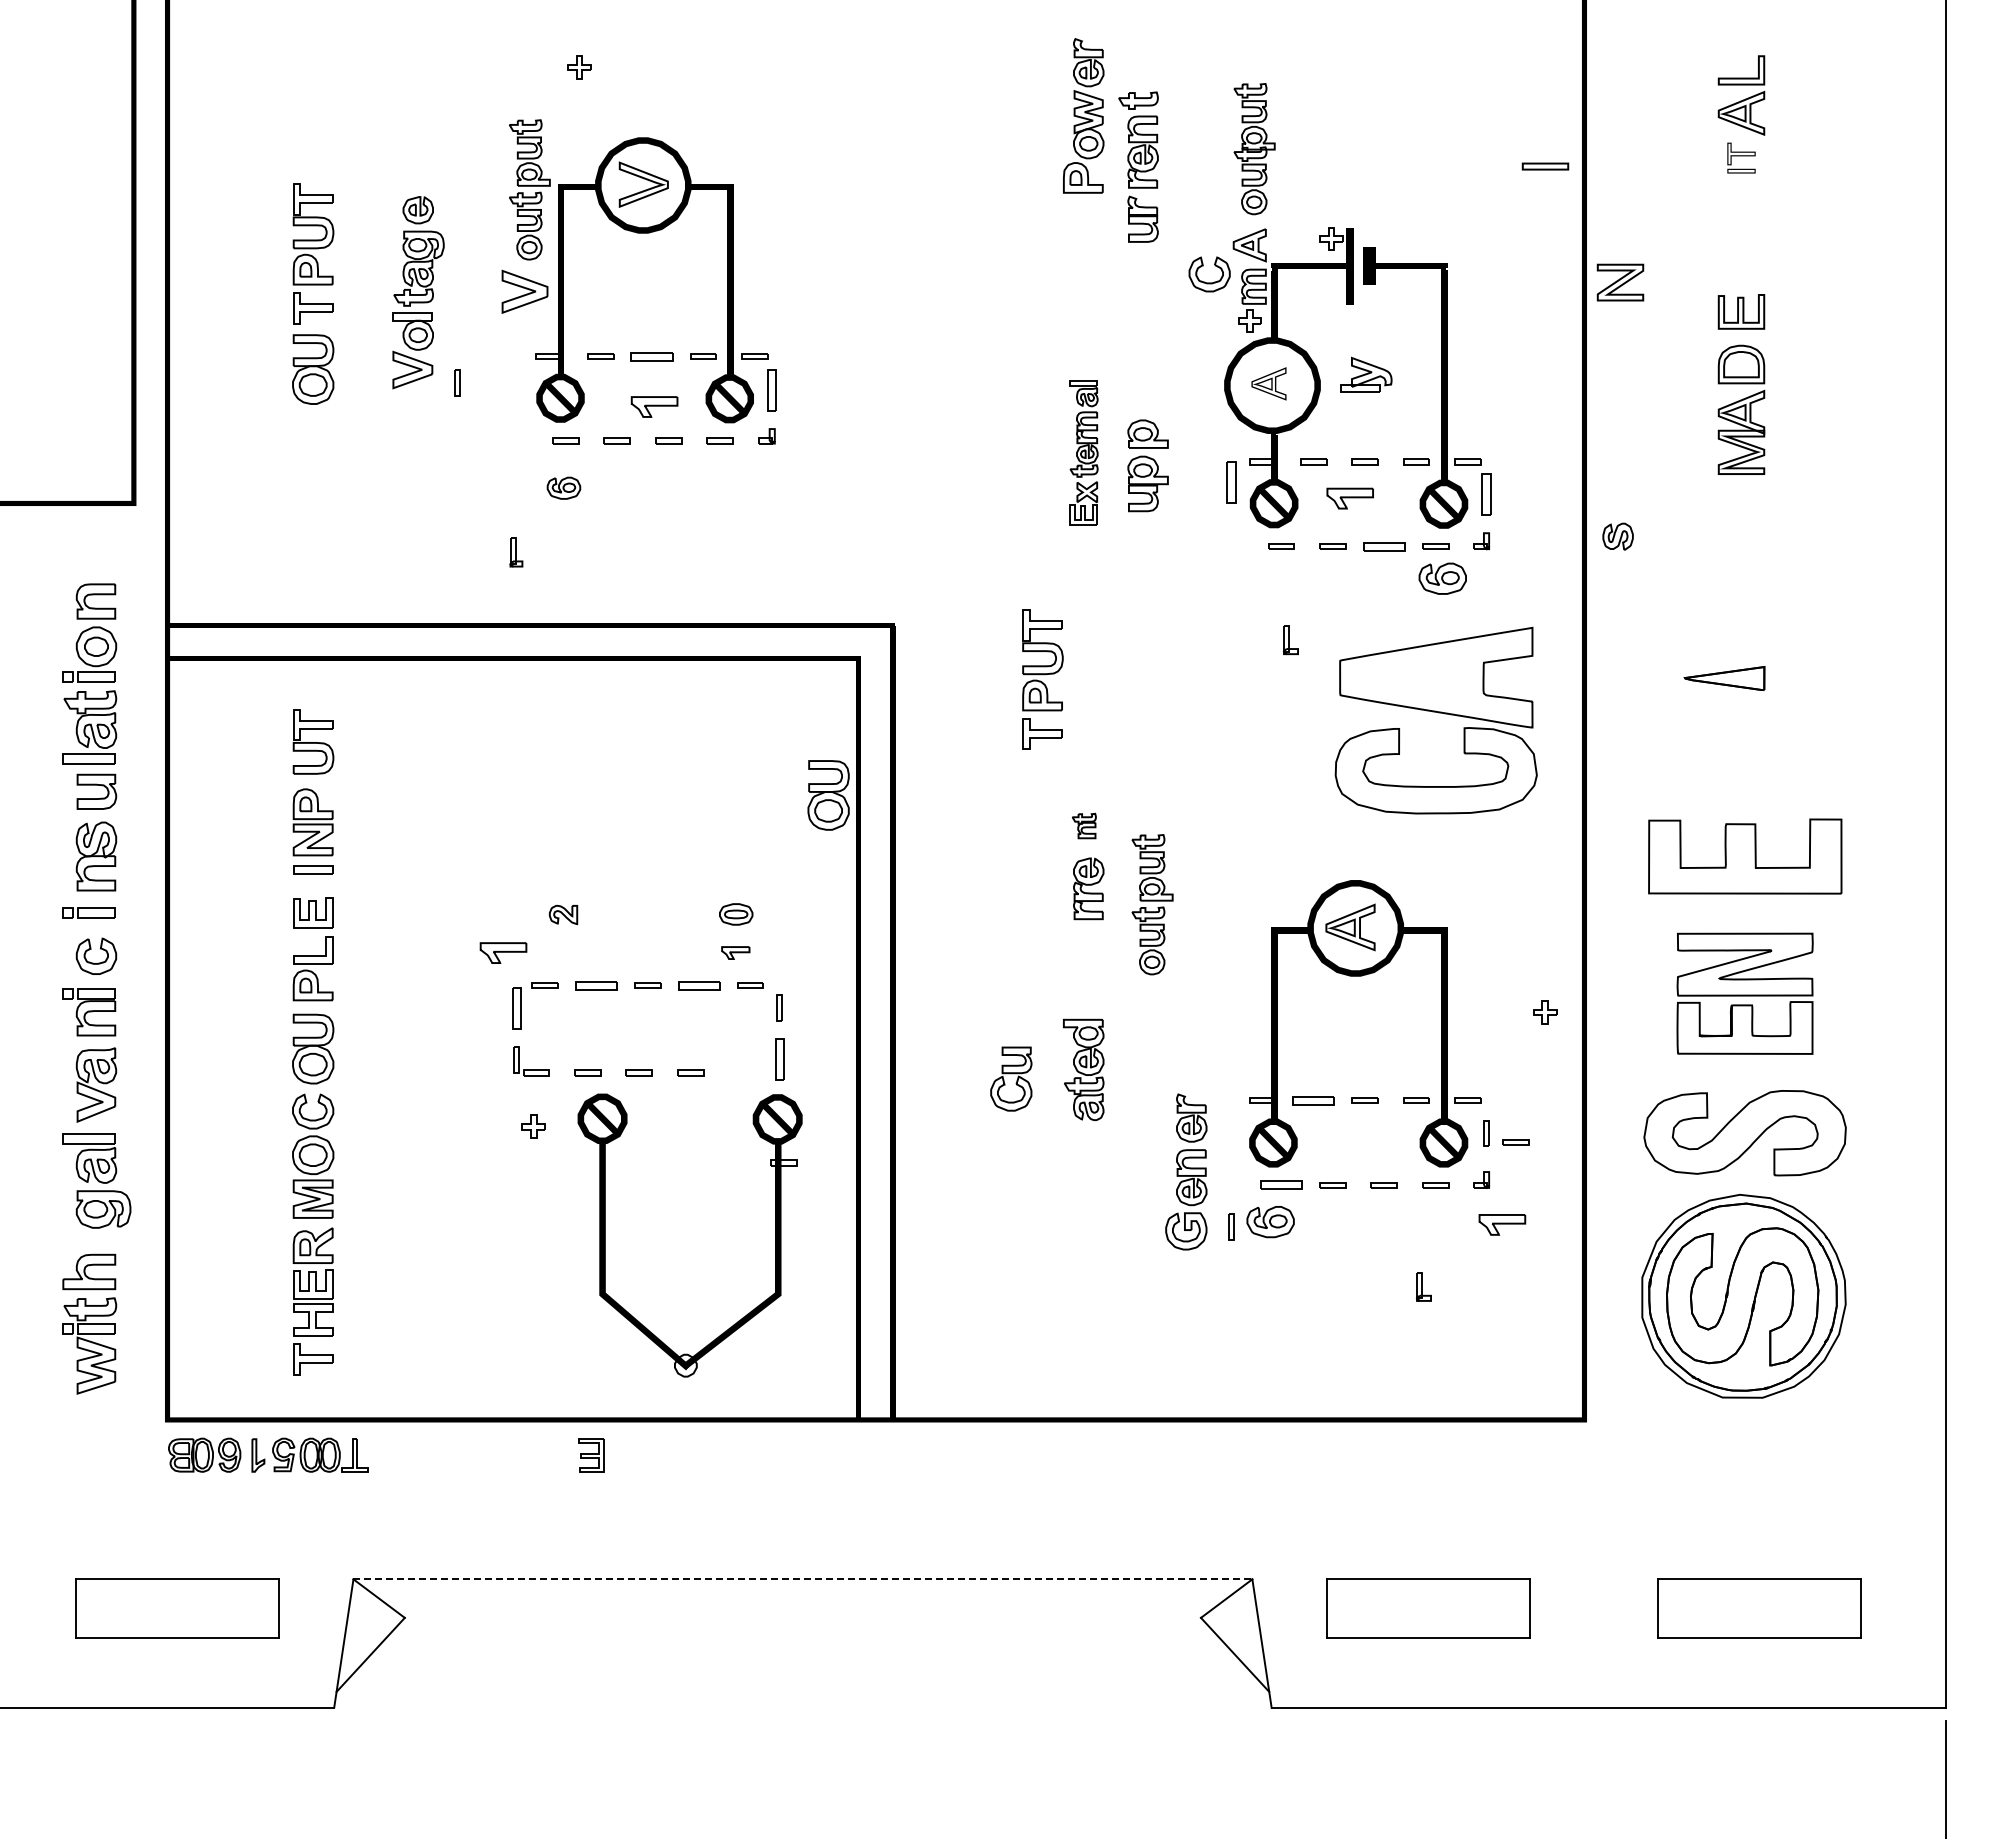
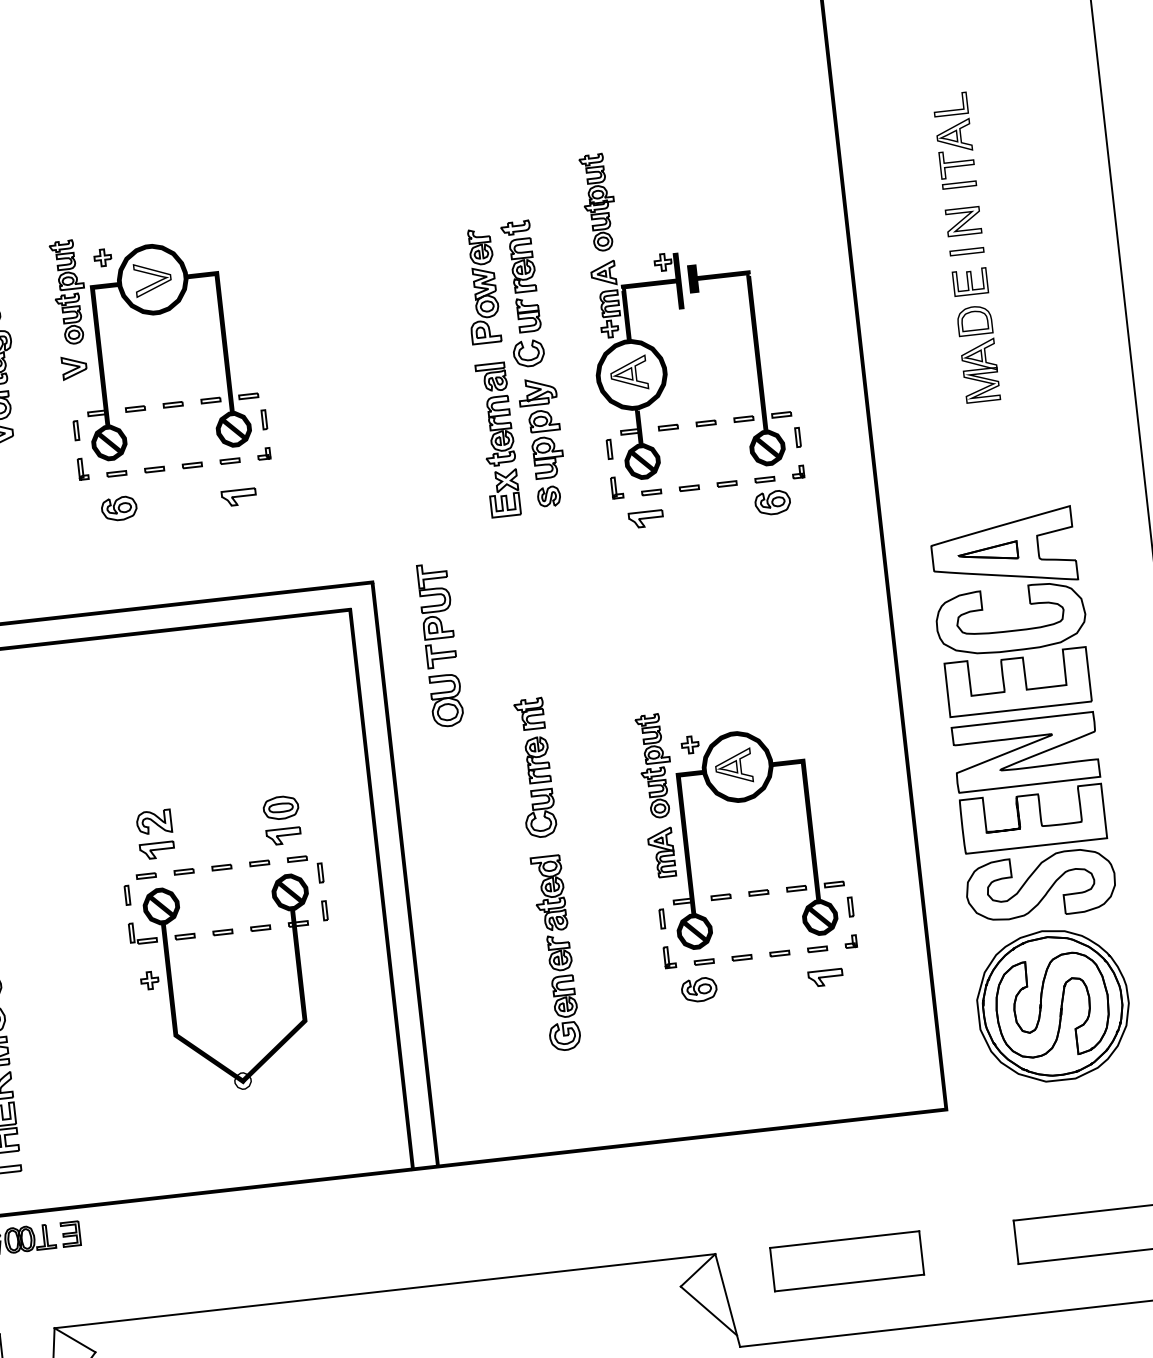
part: (579, 67) -> (102, 257), moved
part: (1083, 115) -> (481, 286), moved
part: (1741, 157) -> (957, 168), size x1.67
part: (1138, 166) -> (520, 276), moved
part: (1545, 166) -> (966, 251), moved
part: (1209, 282) -> (529, 359), moved
part: (1620, 282) -> (963, 221), moved
part: (524, 291) -> (74, 367), size x0.71
part: (651, 356) -> (172, 404), size x0.62
part: (1366, 374) -> (537, 391), moved
part: (457, 382) -> (76, 430), moved
part: (1268, 383) -> (628, 373), size x1.43
part: (772, 390) -> (264, 419), size x0.62
part: (654, 406) -> (239, 497), moved
part: (1083, 452) -> (498, 439), size x1.43
part: (1231, 482) -> (609, 449), size x0.62
part: (563, 488) -> (119, 509), size x1.43
part: (1486, 494) -> (798, 437), size x0.62
part: (1349, 498) -> (645, 519), moved
part: (1617, 536) -> (548, 496), moved
part: (1383, 546) -> (726, 484), size x0.62
part: (516, 552) -> (83, 469), moved
part: (1290, 640) -> (616, 488), moved
part: (1042, 679) -> (436, 615), moved
part: (1438, 713) -> (1007, 576), moved
part: (828, 795) -> (446, 700), moved
part: (1084, 825) -> (529, 713), size x1.67
part: (1152, 904) -> (655, 765), moved
part: (563, 914) -> (154, 822), size x1.67
part: (736, 914) -> (281, 807), size x1.43
part: (503, 952) -> (157, 850), moved
part: (735, 952) -> (283, 835), size x1.67
part: (595, 985) -> (183, 871), size x0.62
part: (698, 985) -> (259, 863), size x0.62
part: (1744, 993) -> (1028, 782), size x1.43
part: (516, 1008) -> (127, 895), size x0.62
part: (1545, 1012) -> (690, 744), moved
part: (1240, 1031) -> (661, 852), added
part: (779, 1058) -> (324, 910), size x0.62
part: (1011, 1078) -> (540, 813), moved
part: (1313, 1100) -> (720, 897), size x0.62
part: (1515, 1142) -> (872, 911), removed
part: (1186, 1171) -> (560, 992), moved
part: (1281, 1185) -> (704, 962), size x0.62
part: (1502, 1224) -> (825, 977), moved
part: (1231, 1226) -> (662, 918), moved
part: (605, 1235) -> (173, 991), moved
part: (1423, 1286) -> (669, 957), moved
part: (591, 1455) -> (70, 1234), moved
line: (803, 1579) -> (385, 1291), dashed -> solid

